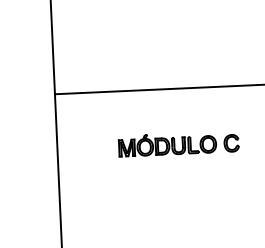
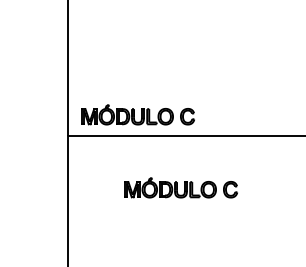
part: (128, 67) -> (137, 114), added

